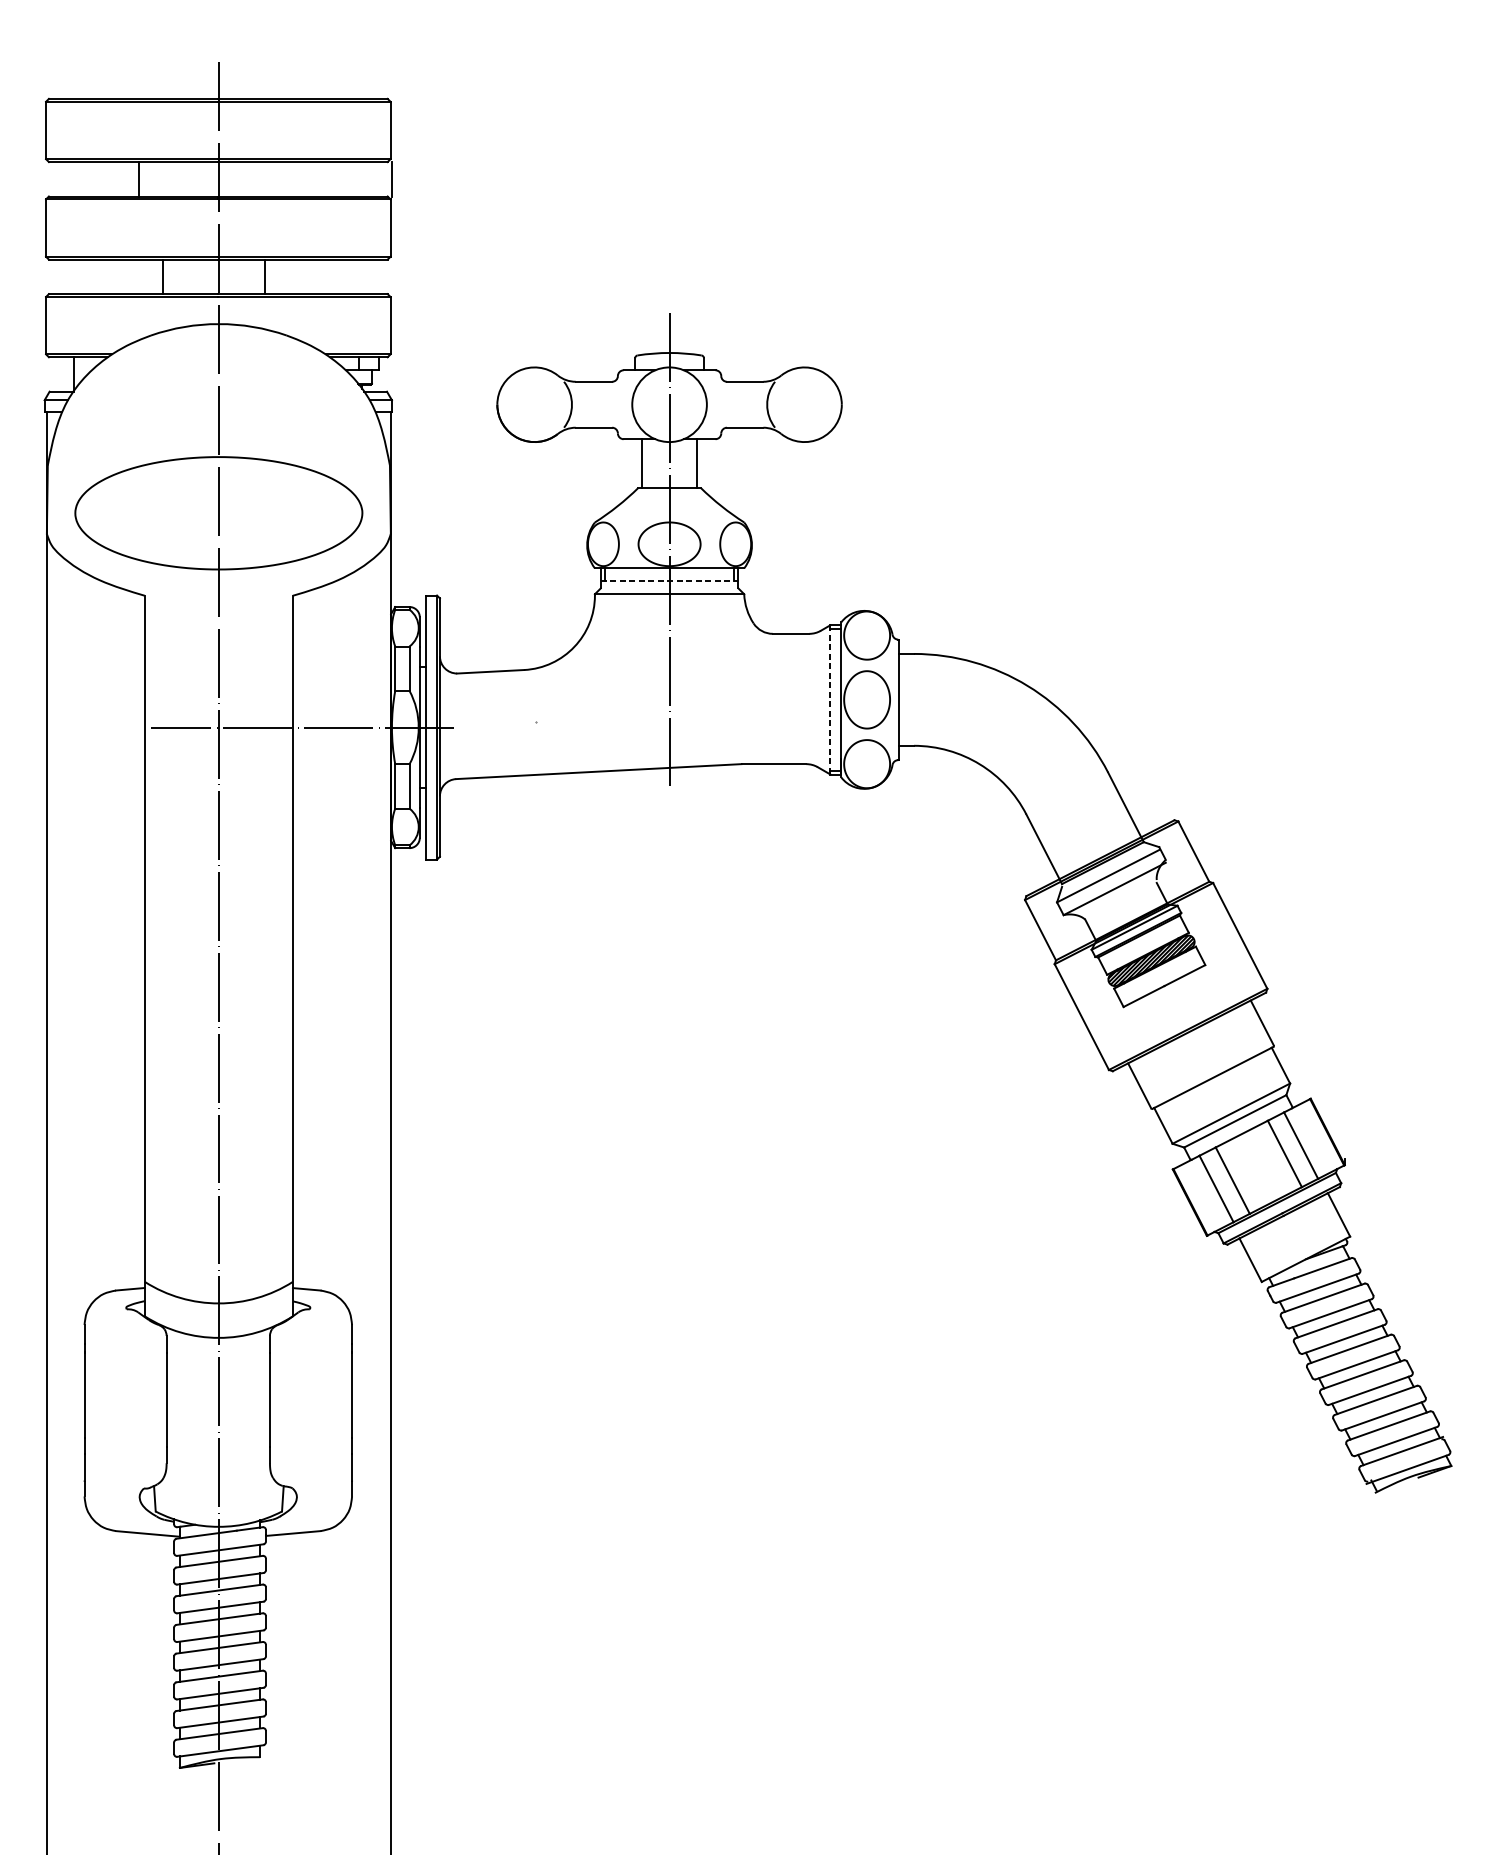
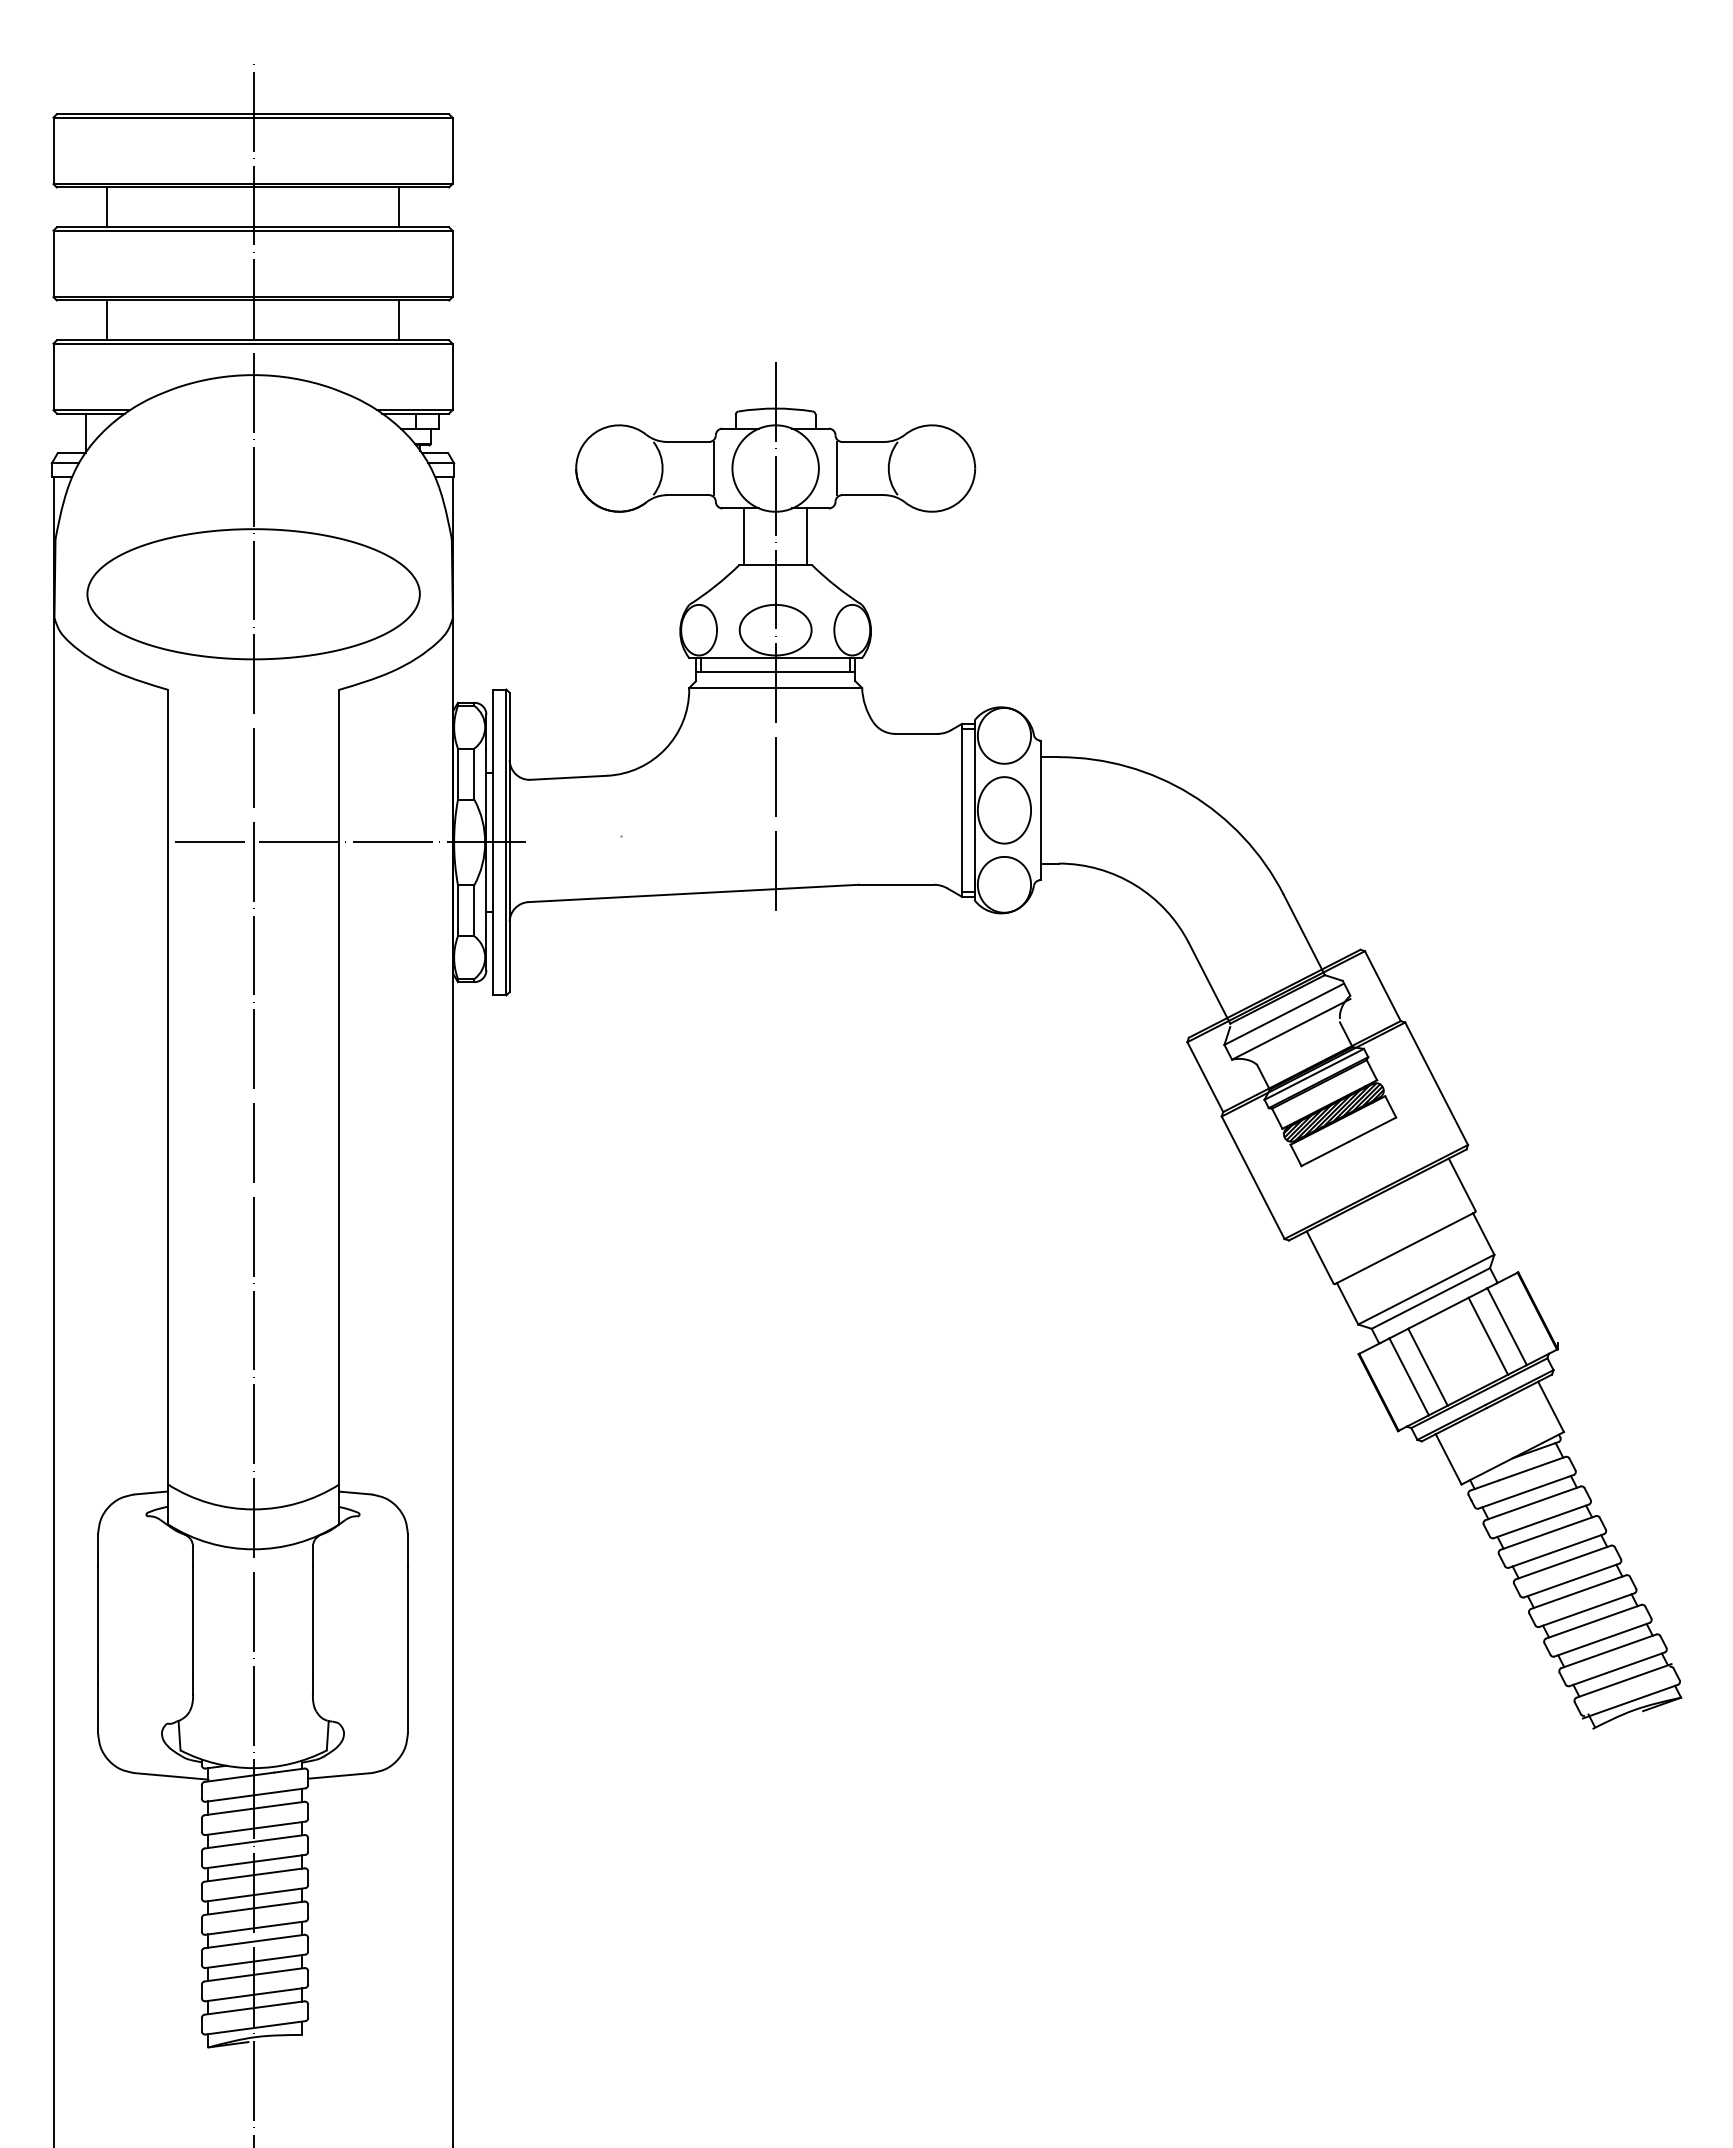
line: (139, 179) -> (106, 207), moved
line: (392, 179) -> (399, 207), moved
line: (162, 276) -> (106, 320), moved
line: (265, 276) -> (399, 320), moved
line: (616, 404) -> (714, 468), added
line: (722, 404) -> (837, 468), added
line: (669, 580) -> (775, 672), dashed -> solid
line: (830, 699) -> (962, 810), dashed -> solid

